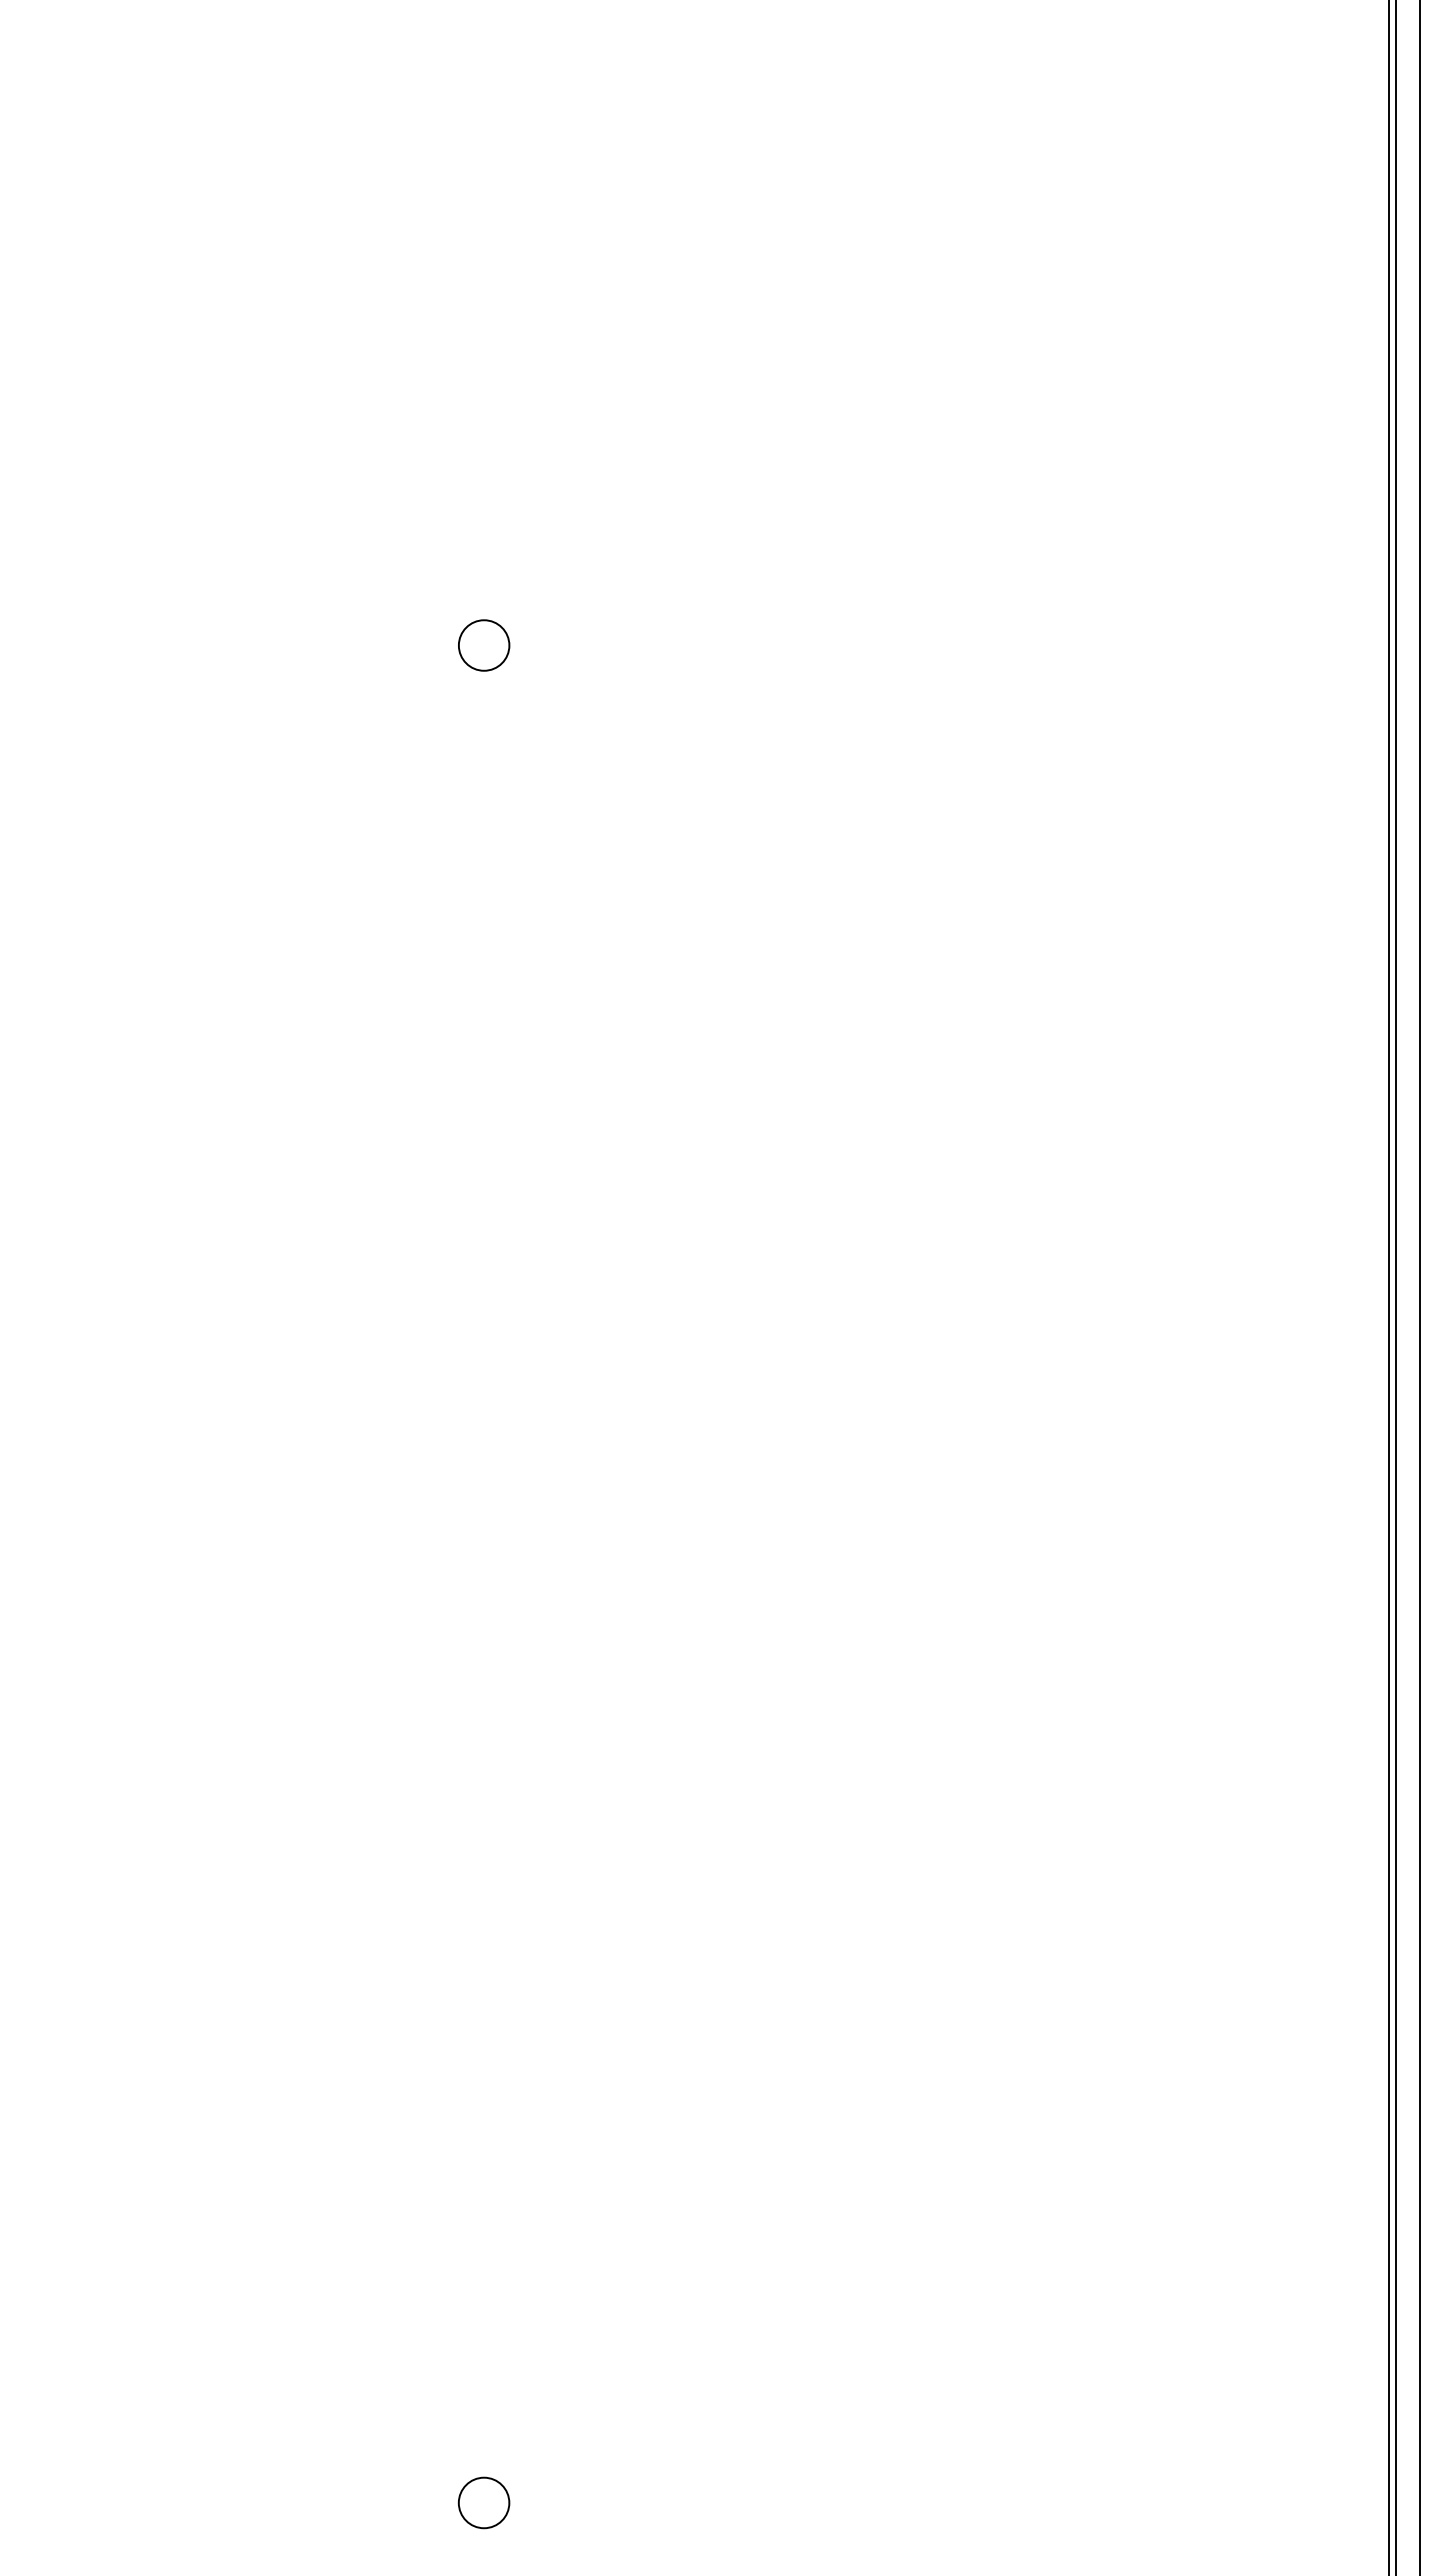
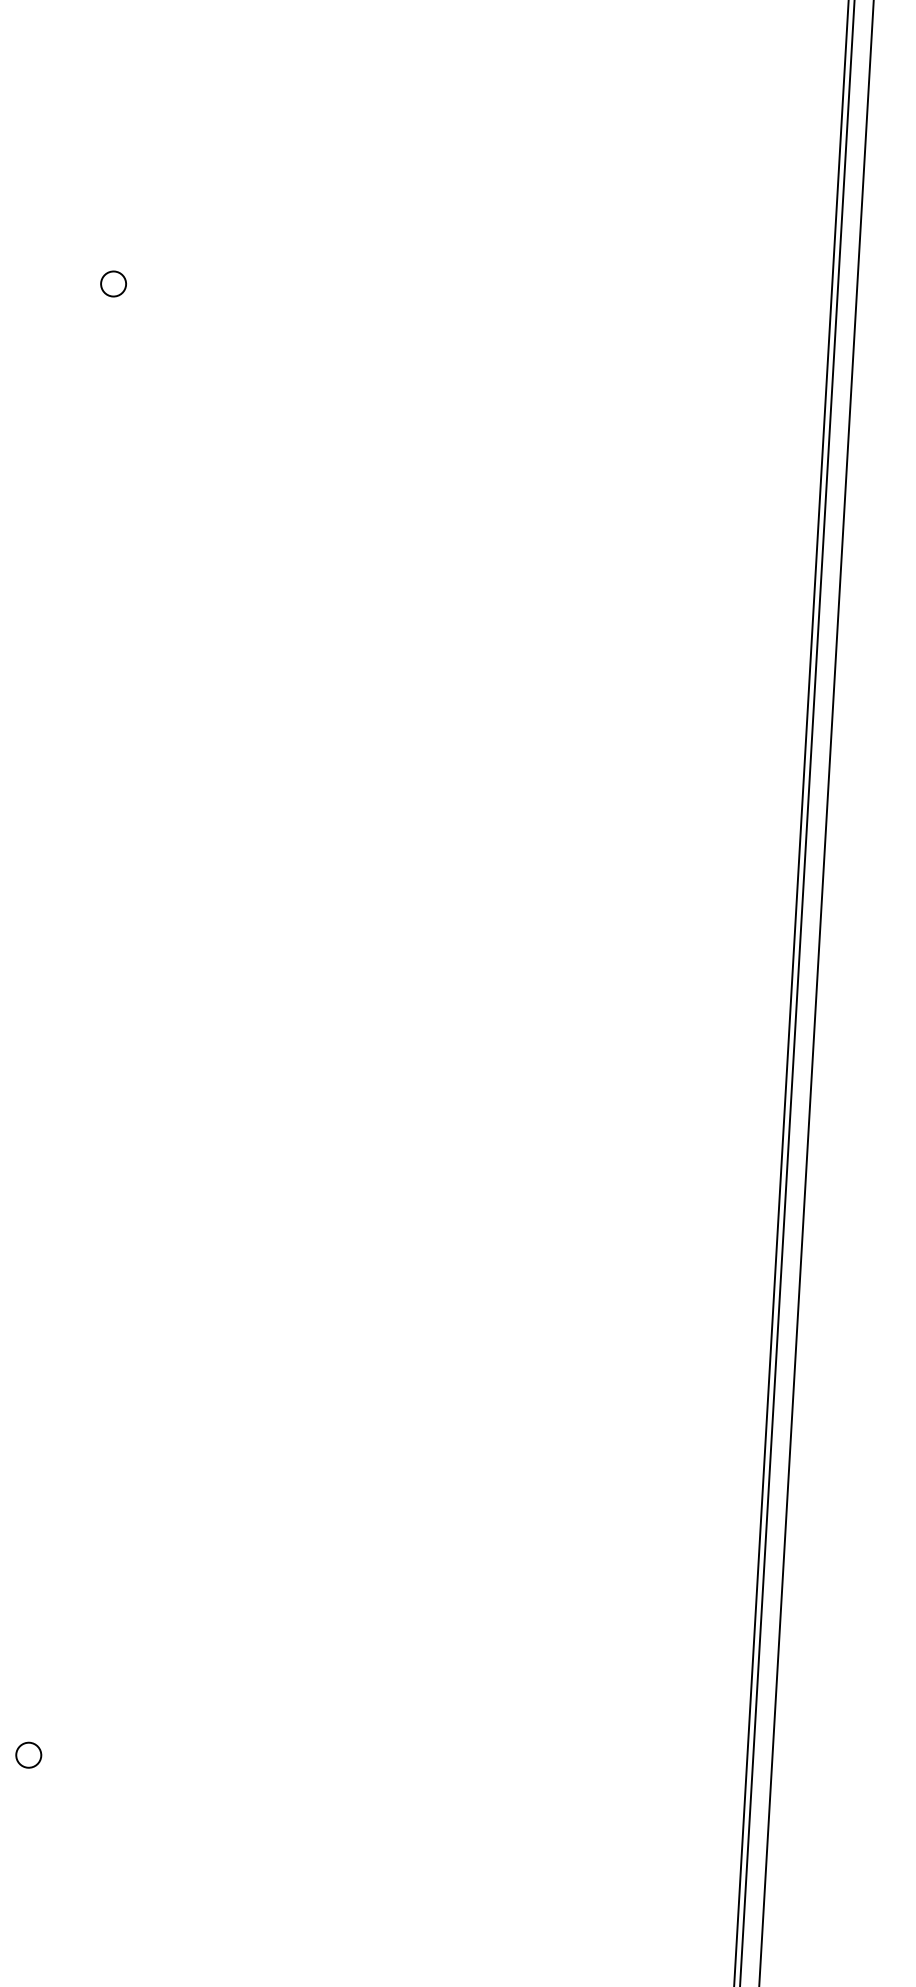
circle: (483, 644) -> (113, 283), size x0.62
circle: (483, 2502) -> (28, 1754), size x0.62

